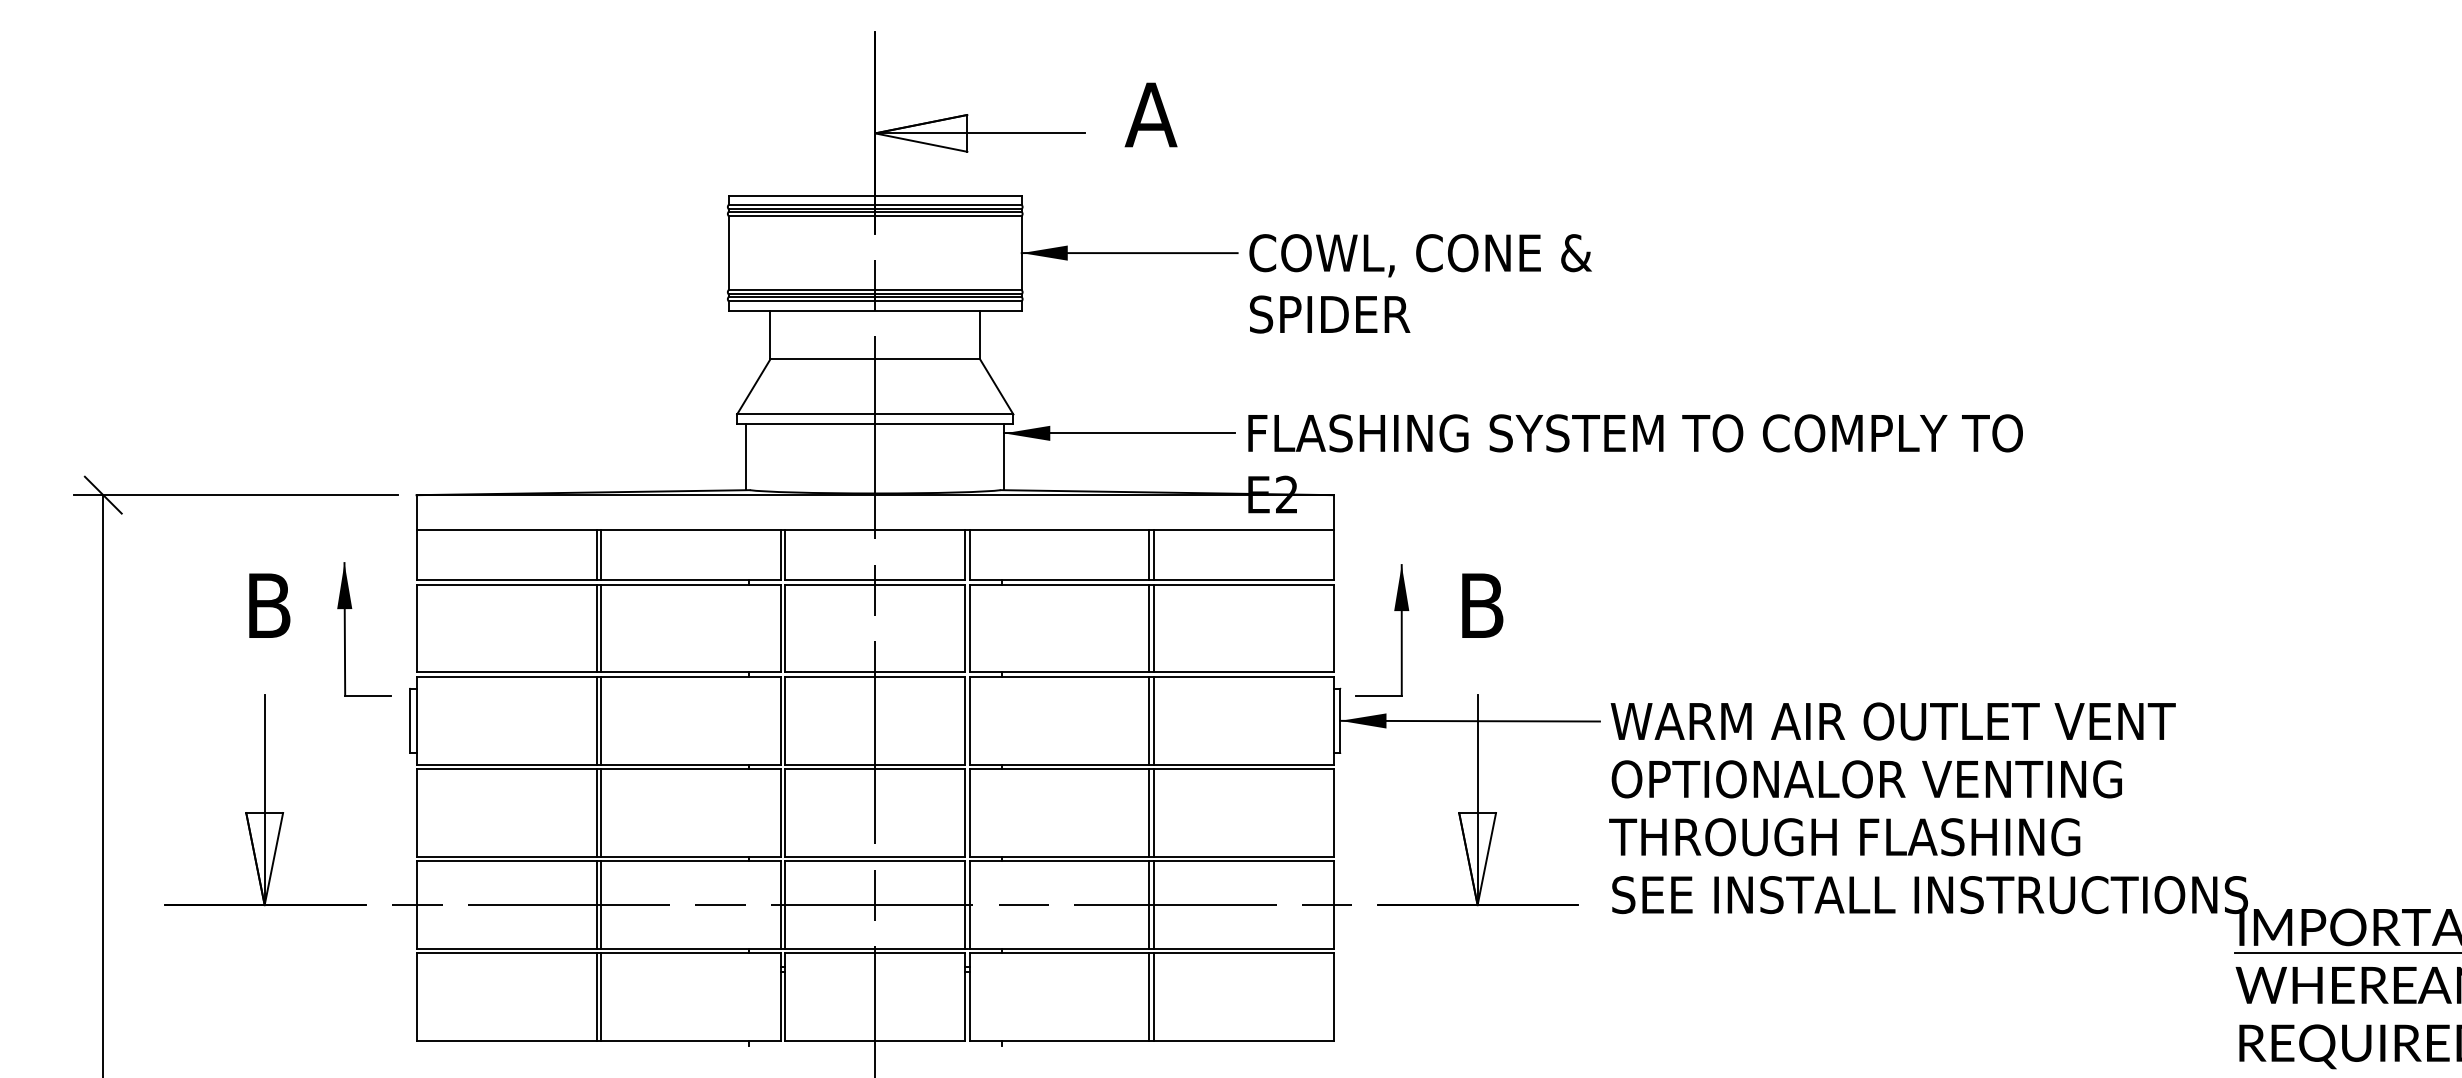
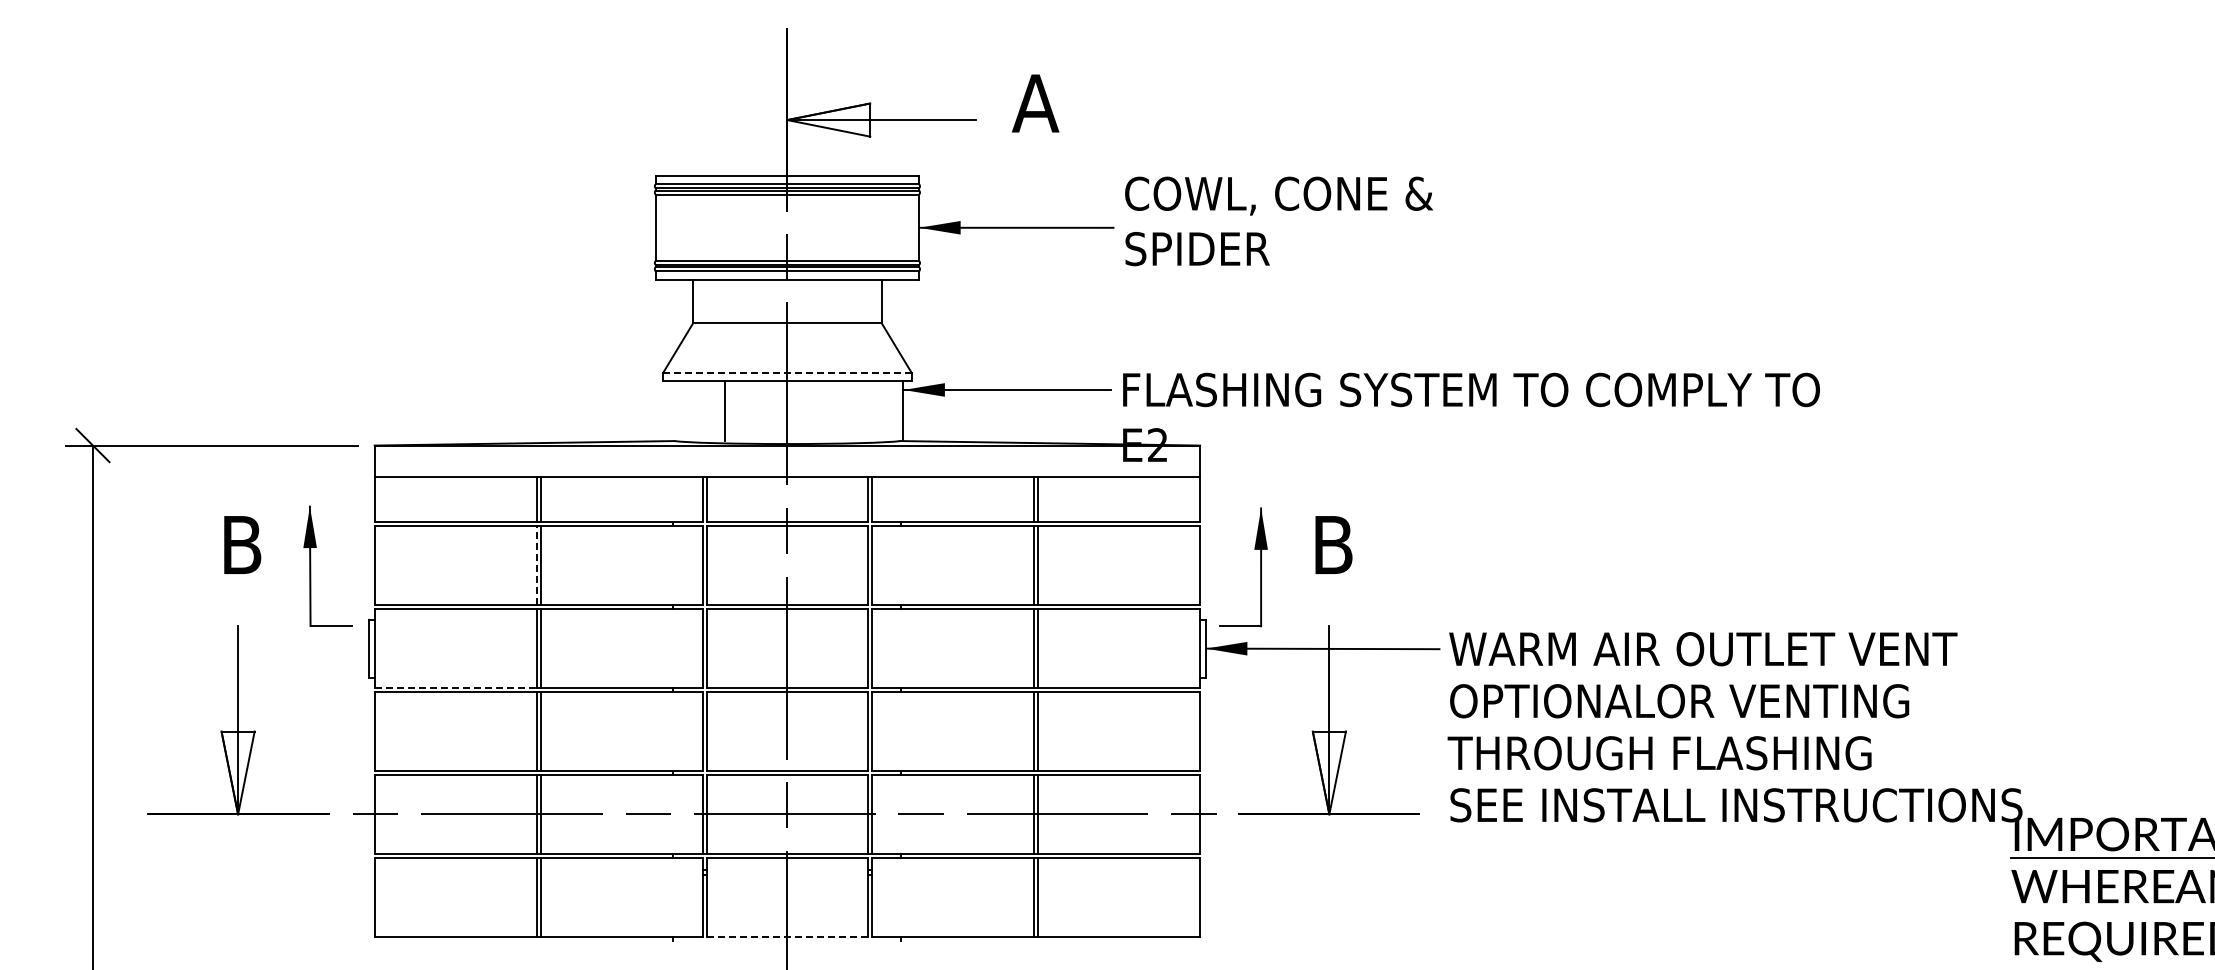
text: (1421, 283) -> (1279, 221), moved
line: (874, 413) -> (786, 372), solid -> dashed
line: (746, 457) -> (725, 411), moved
line: (596, 628) -> (536, 565), solid -> dashed
line: (506, 764) -> (455, 687), solid -> dashed
line: (875, 1040) -> (787, 936), solid -> dashed

